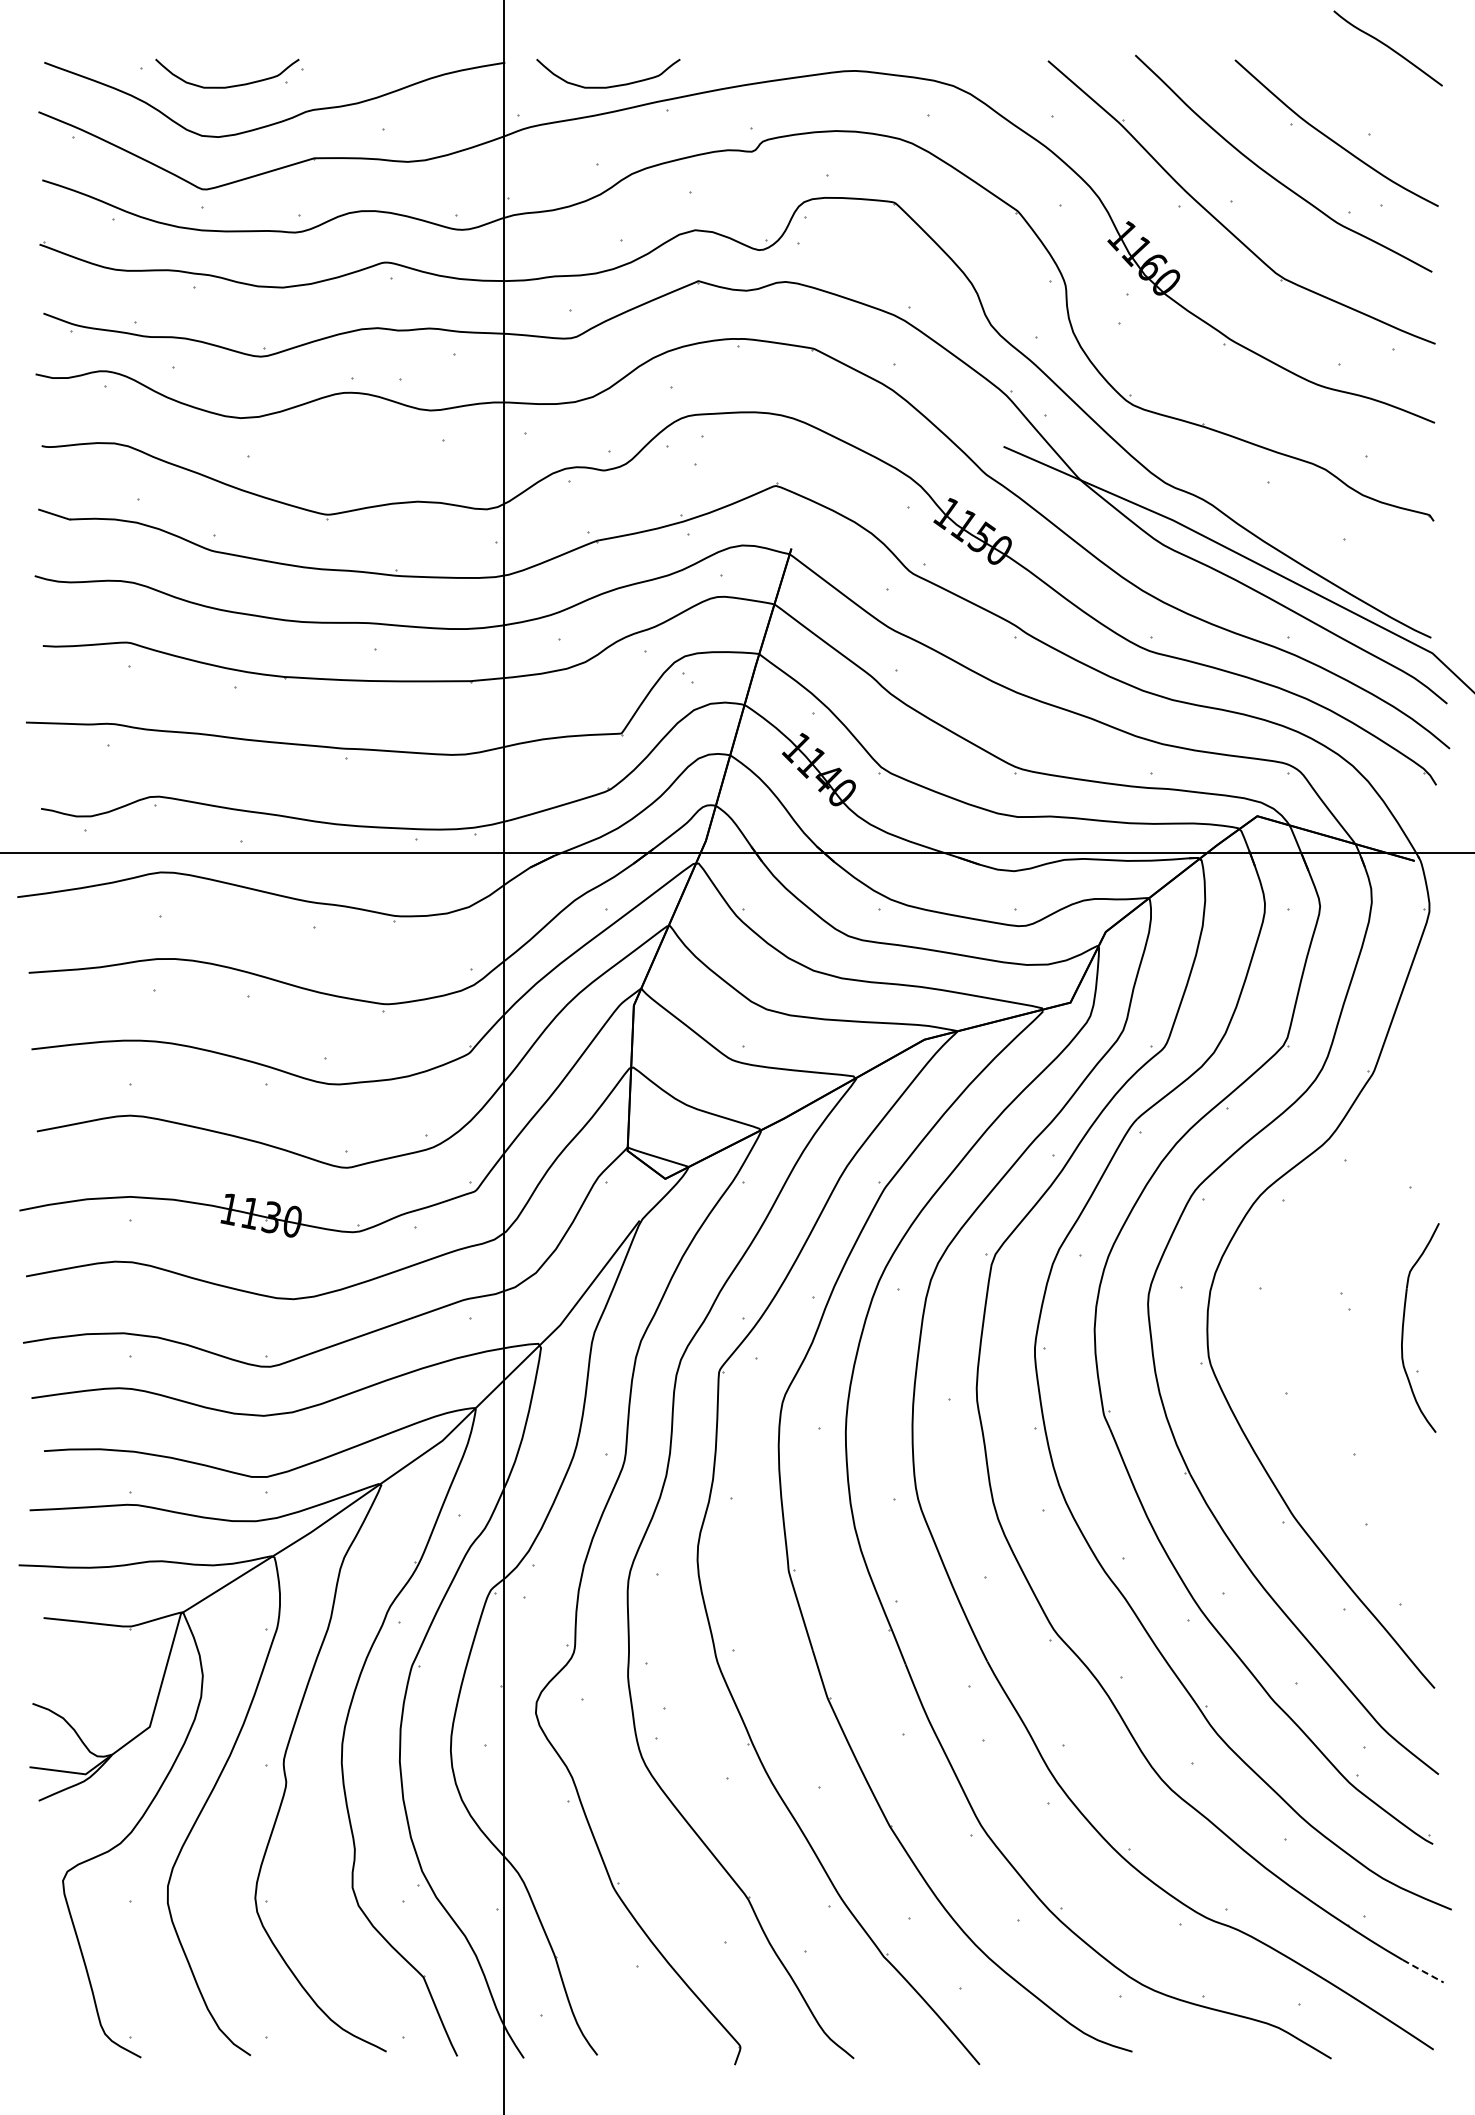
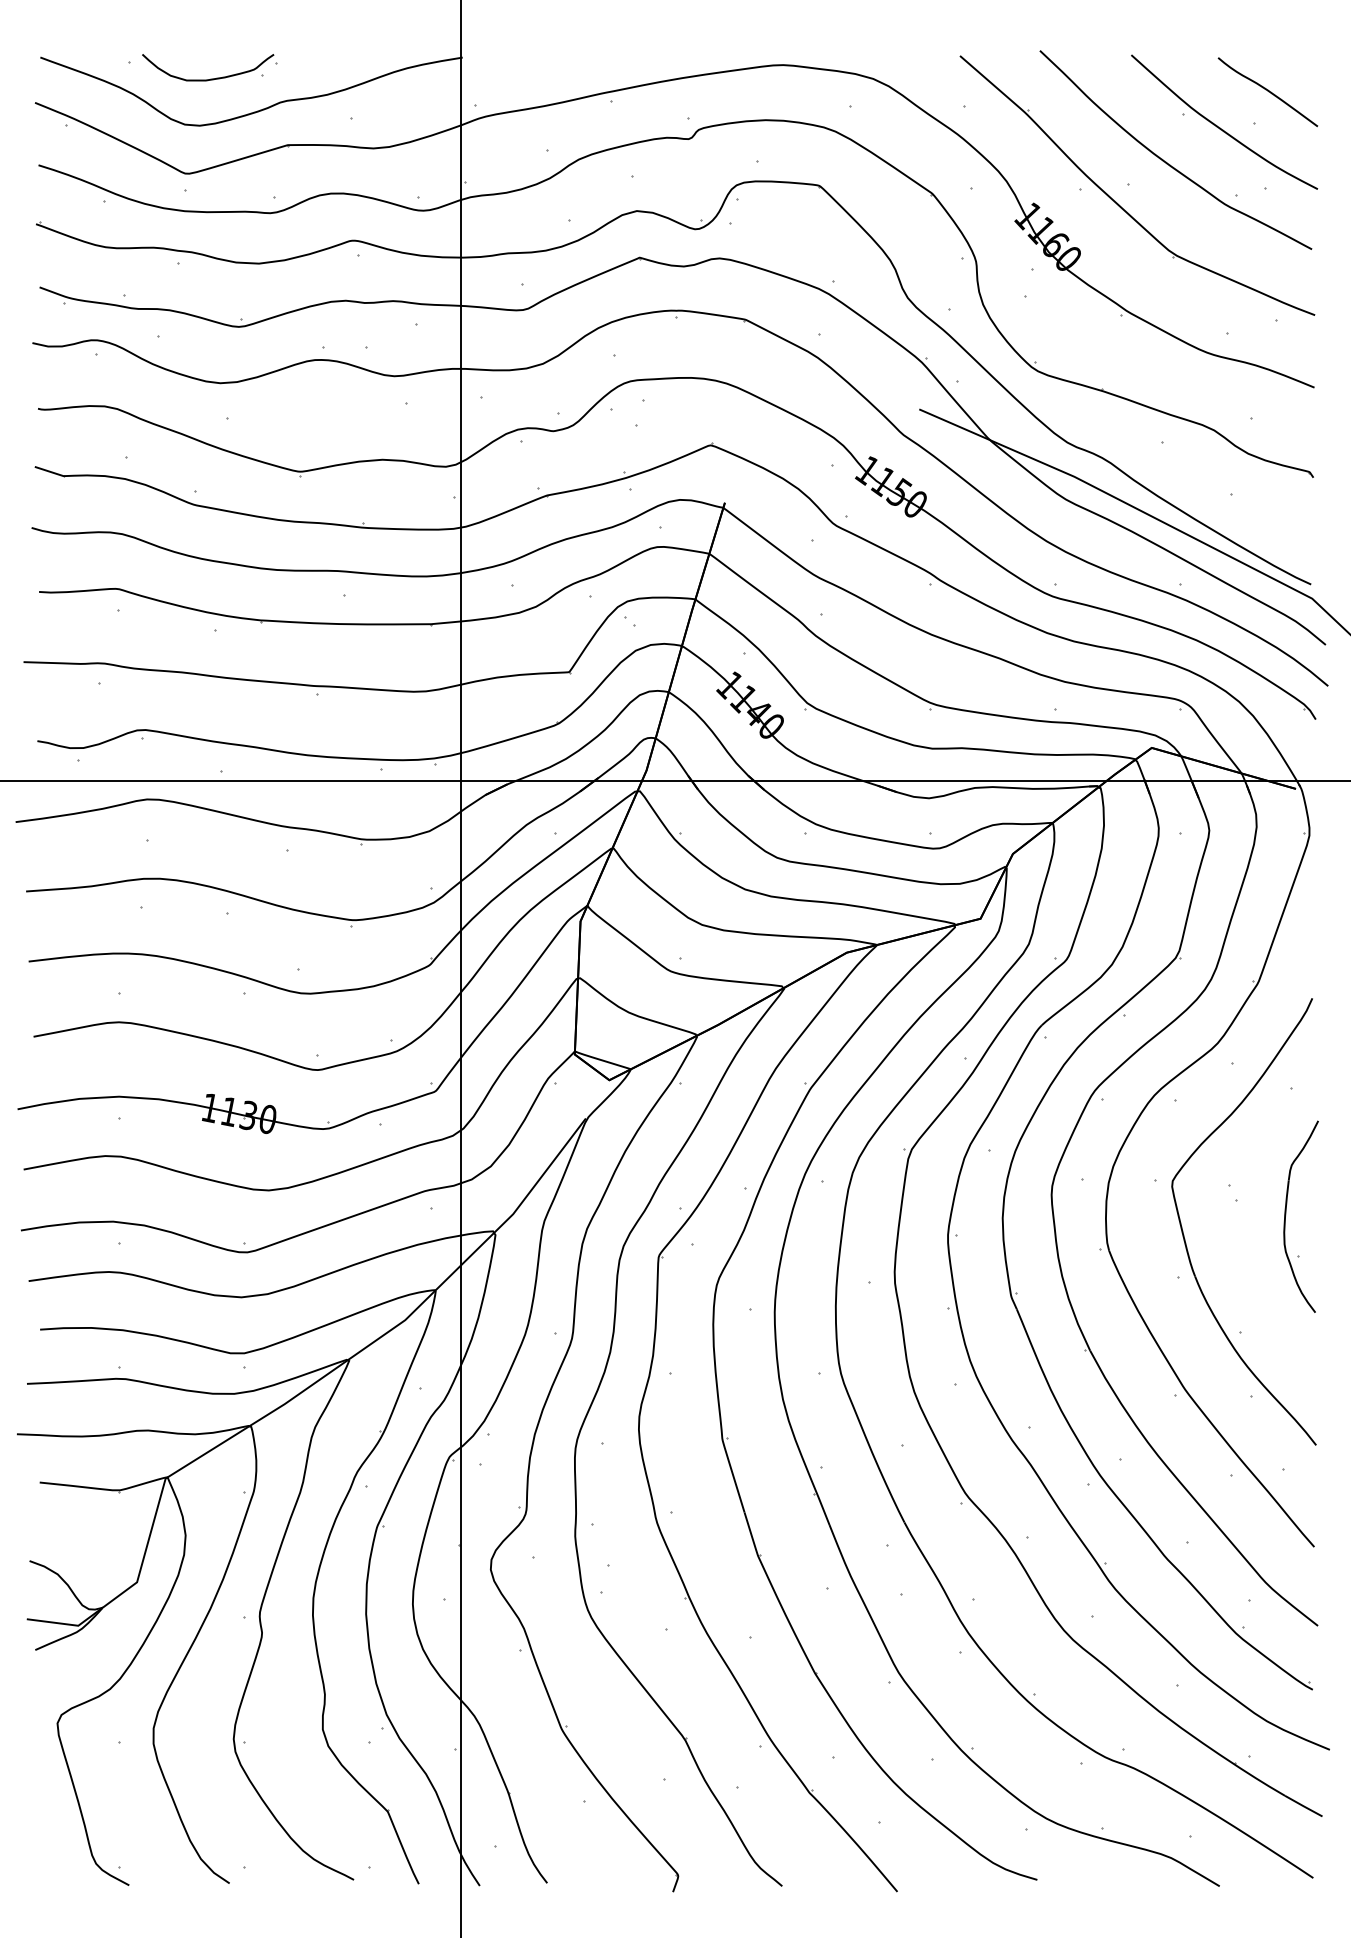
curve: (1387, 47) -> (1267, 91), moved
curve: (612, 85) -> (560, 78), removed
part: (1293, 1350) -> (1184, 1237), added
line: (1422, 1971) -> (1303, 1806), dashed -> solid

